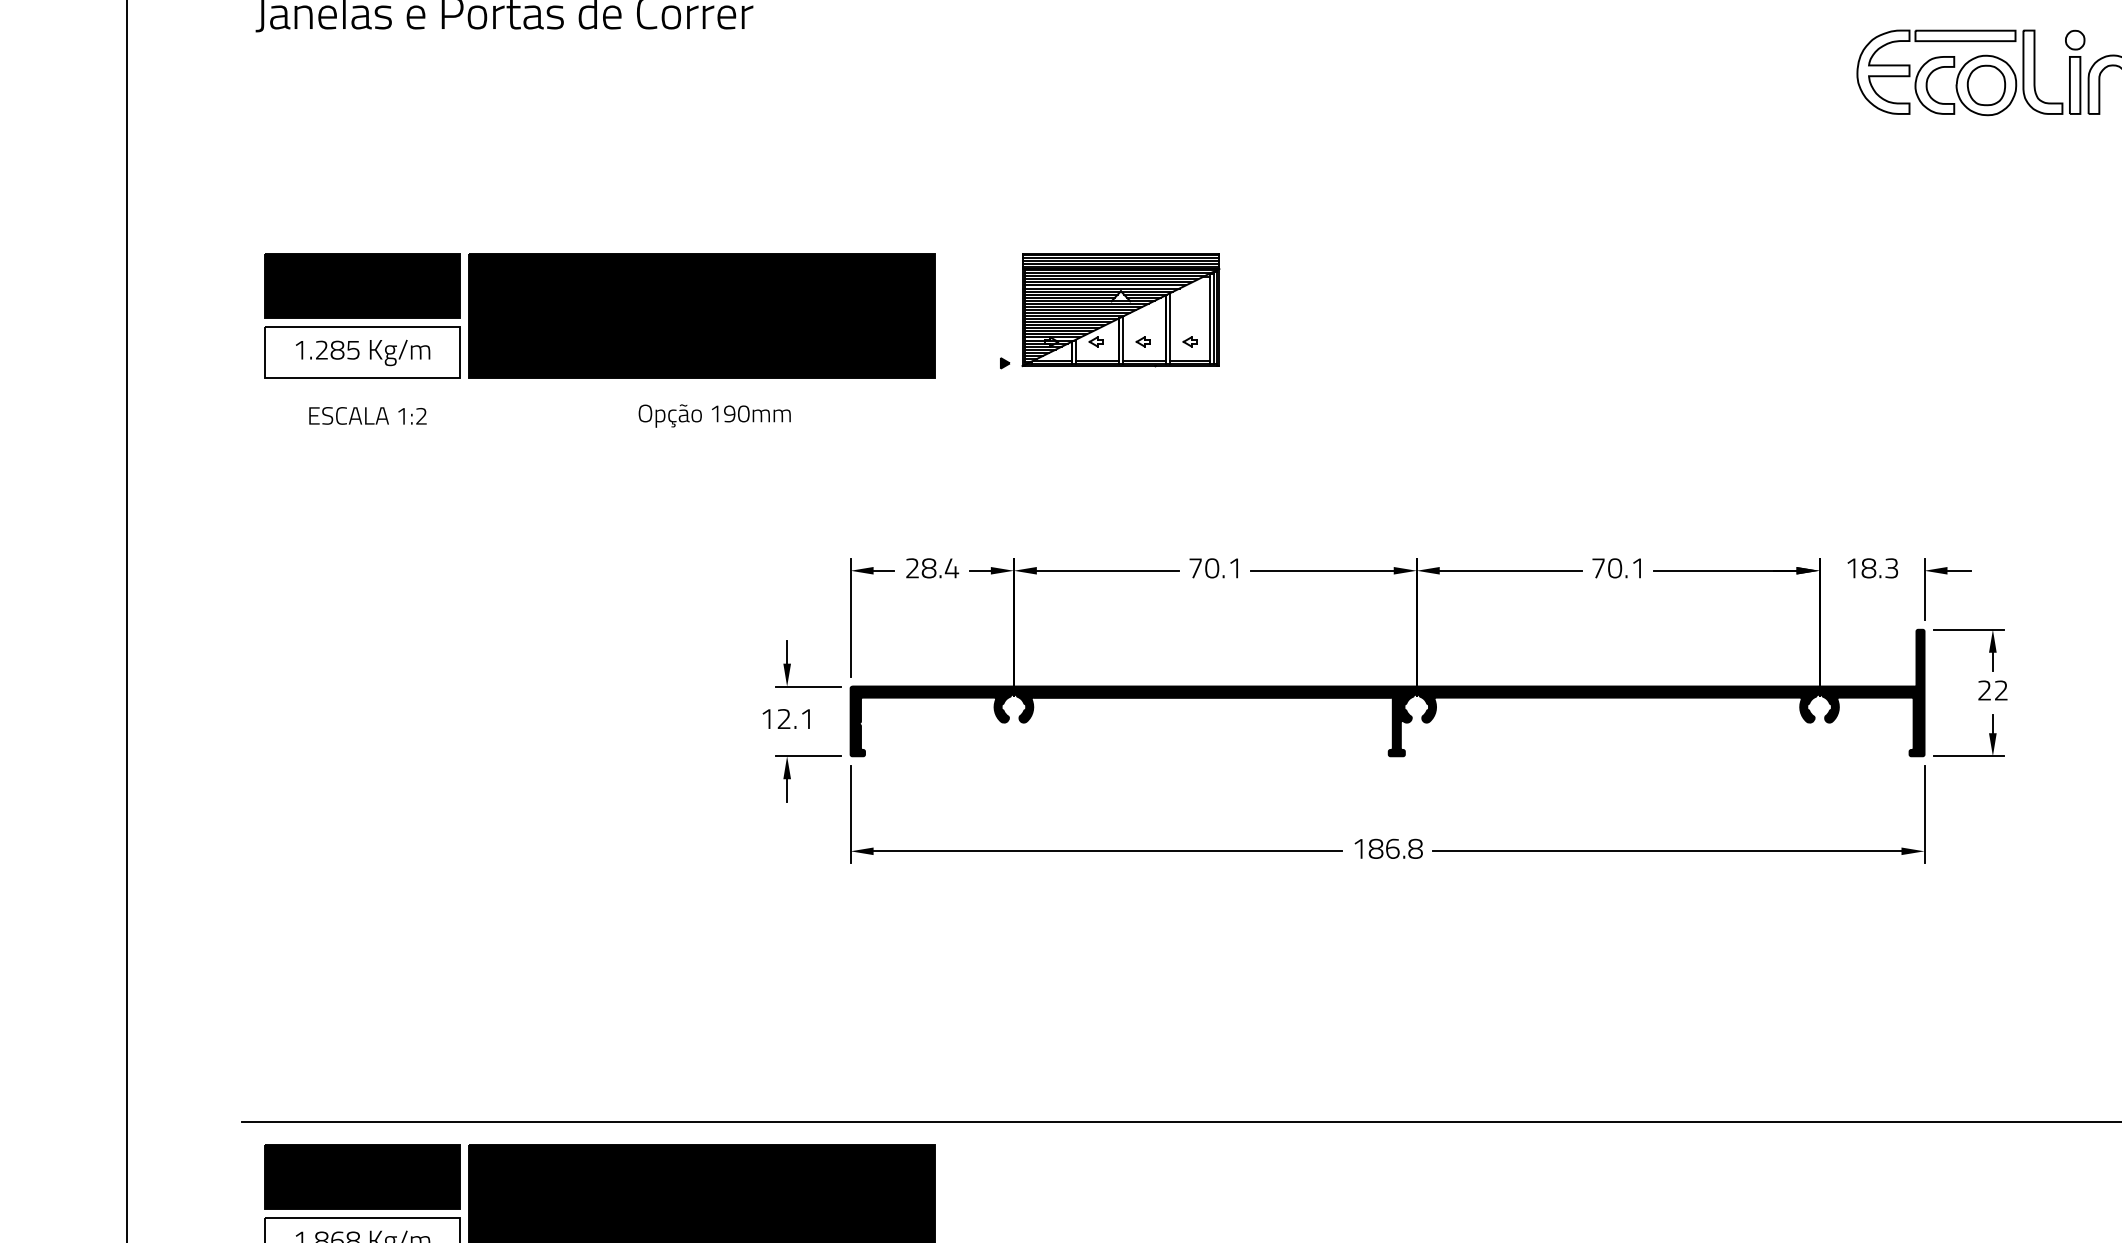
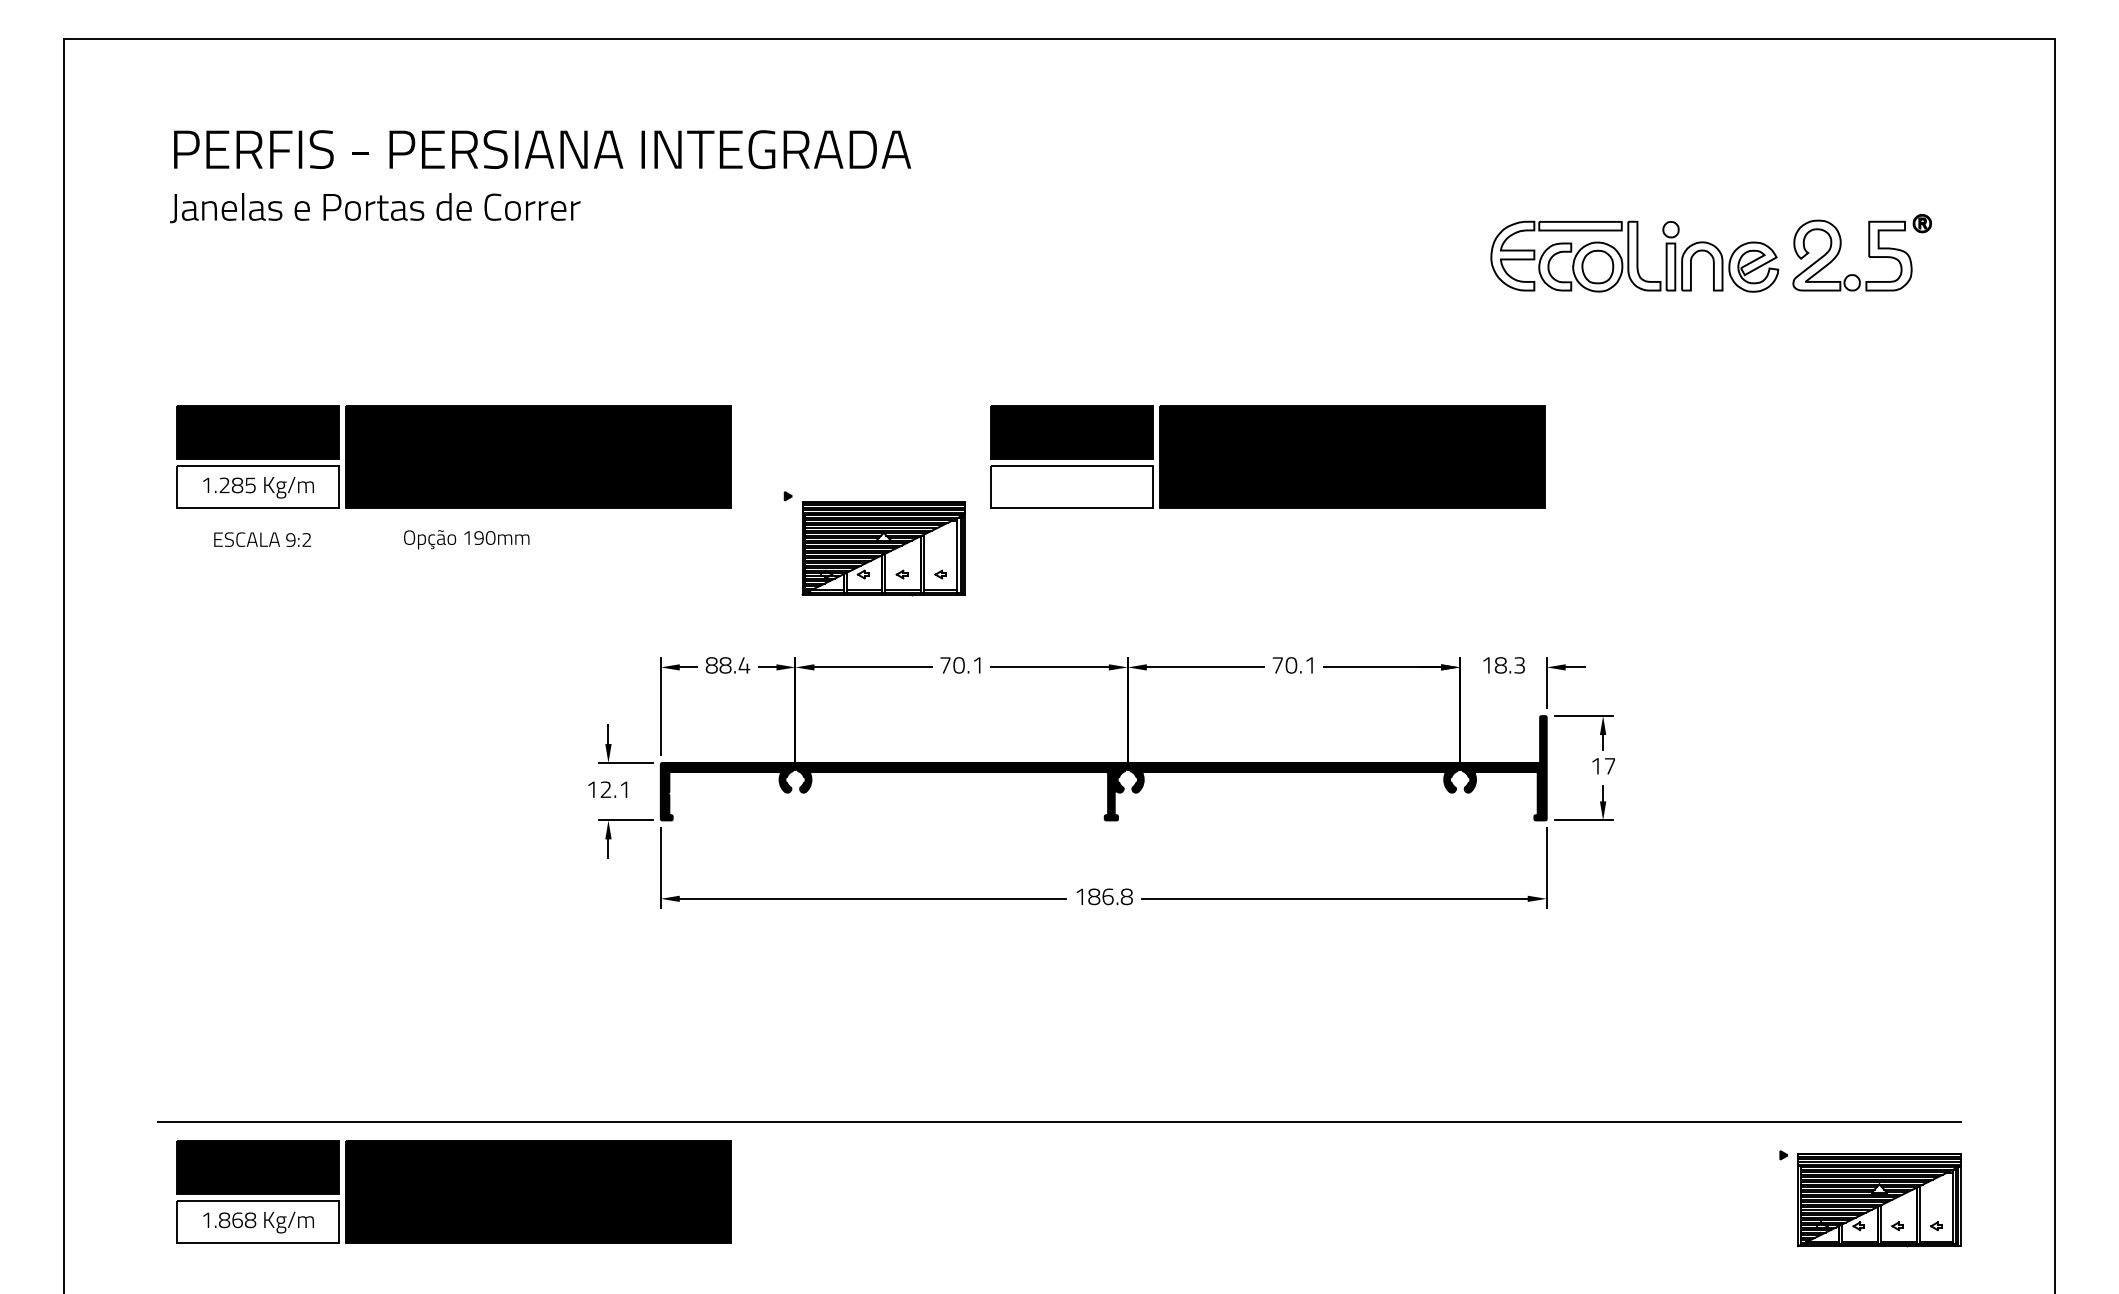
part: (1120, 310) -> (883, 548), moved
part: (1586, 315) -> (1267, 456), added
text: (401, 415) -> (290, 539), 1:2 -> 9:2
text: (714, 415) -> (466, 539), moved
text: (912, 568) -> (711, 665), 28.4 -> 88.4
text: (1993, 690) -> (1603, 766), 22 -> 17

